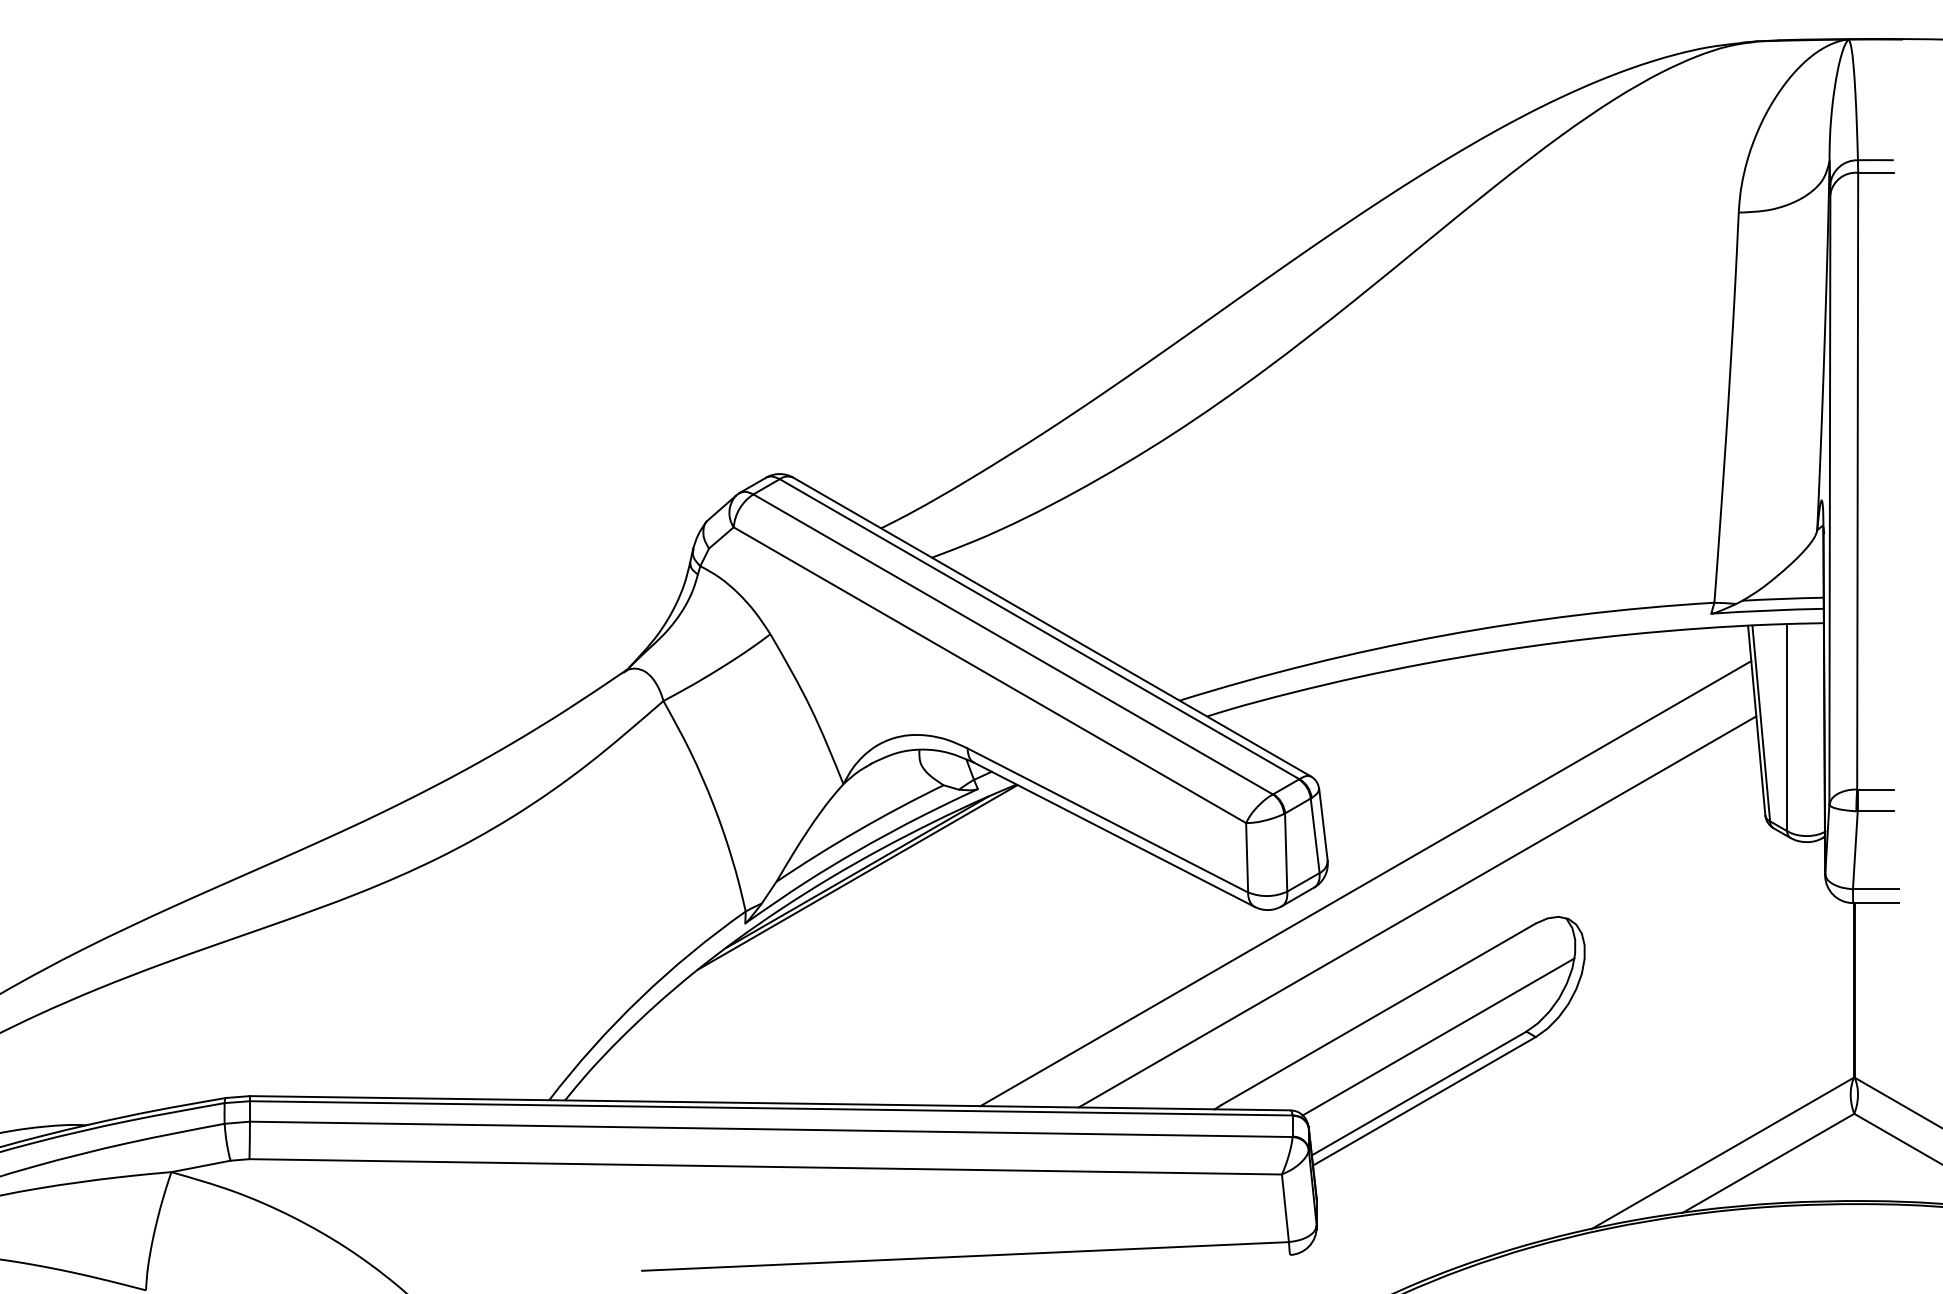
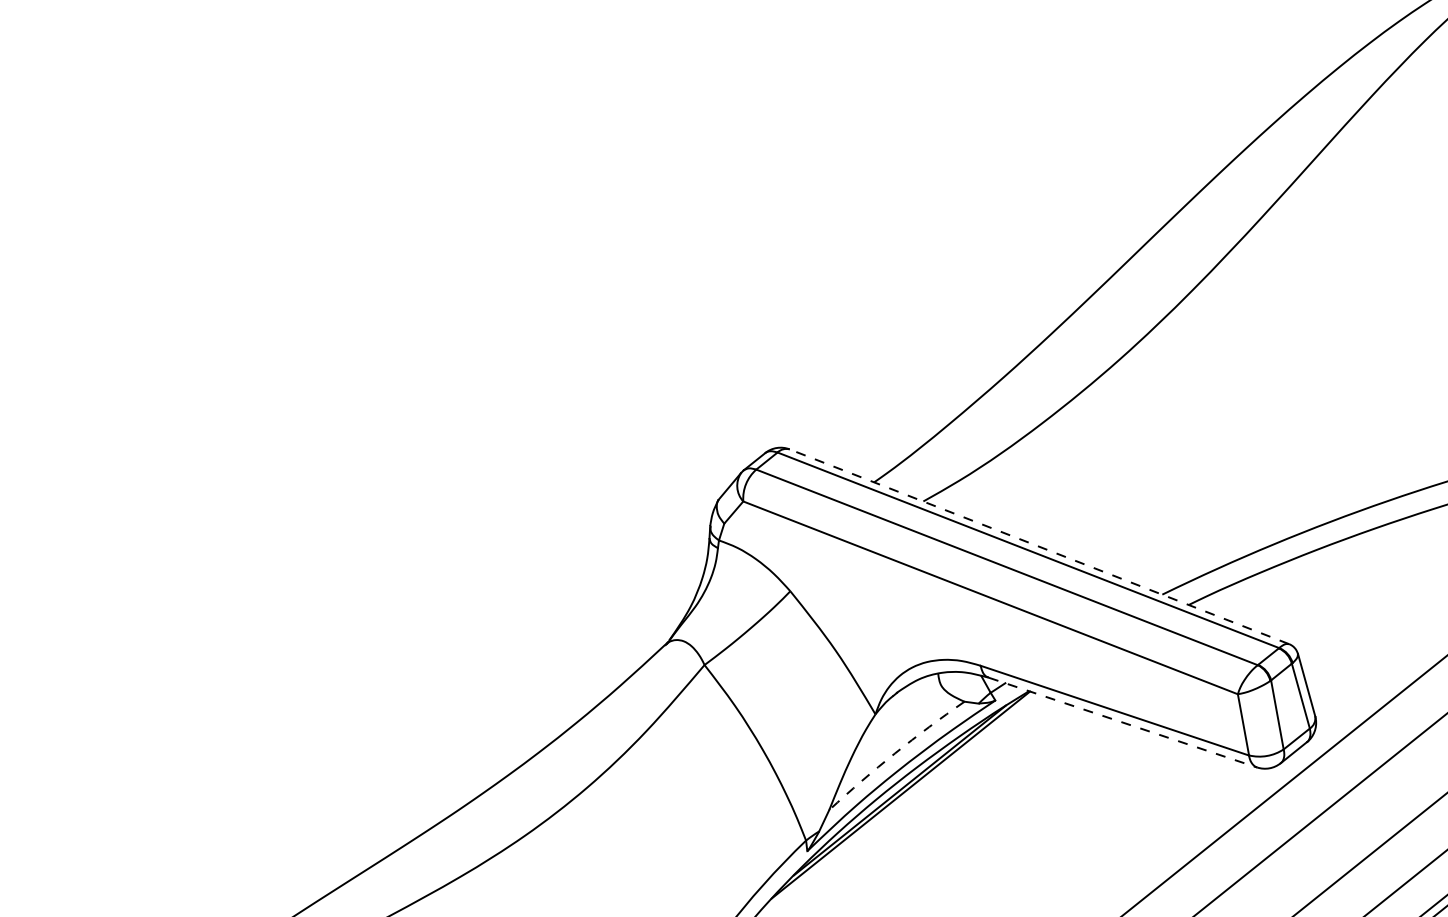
line: (1052, 627) -> (1039, 547), solid -> dashed
arc: (858, 830) -> (895, 753), solid -> dashed
line: (1114, 835) -> (1122, 723), solid -> dashed

